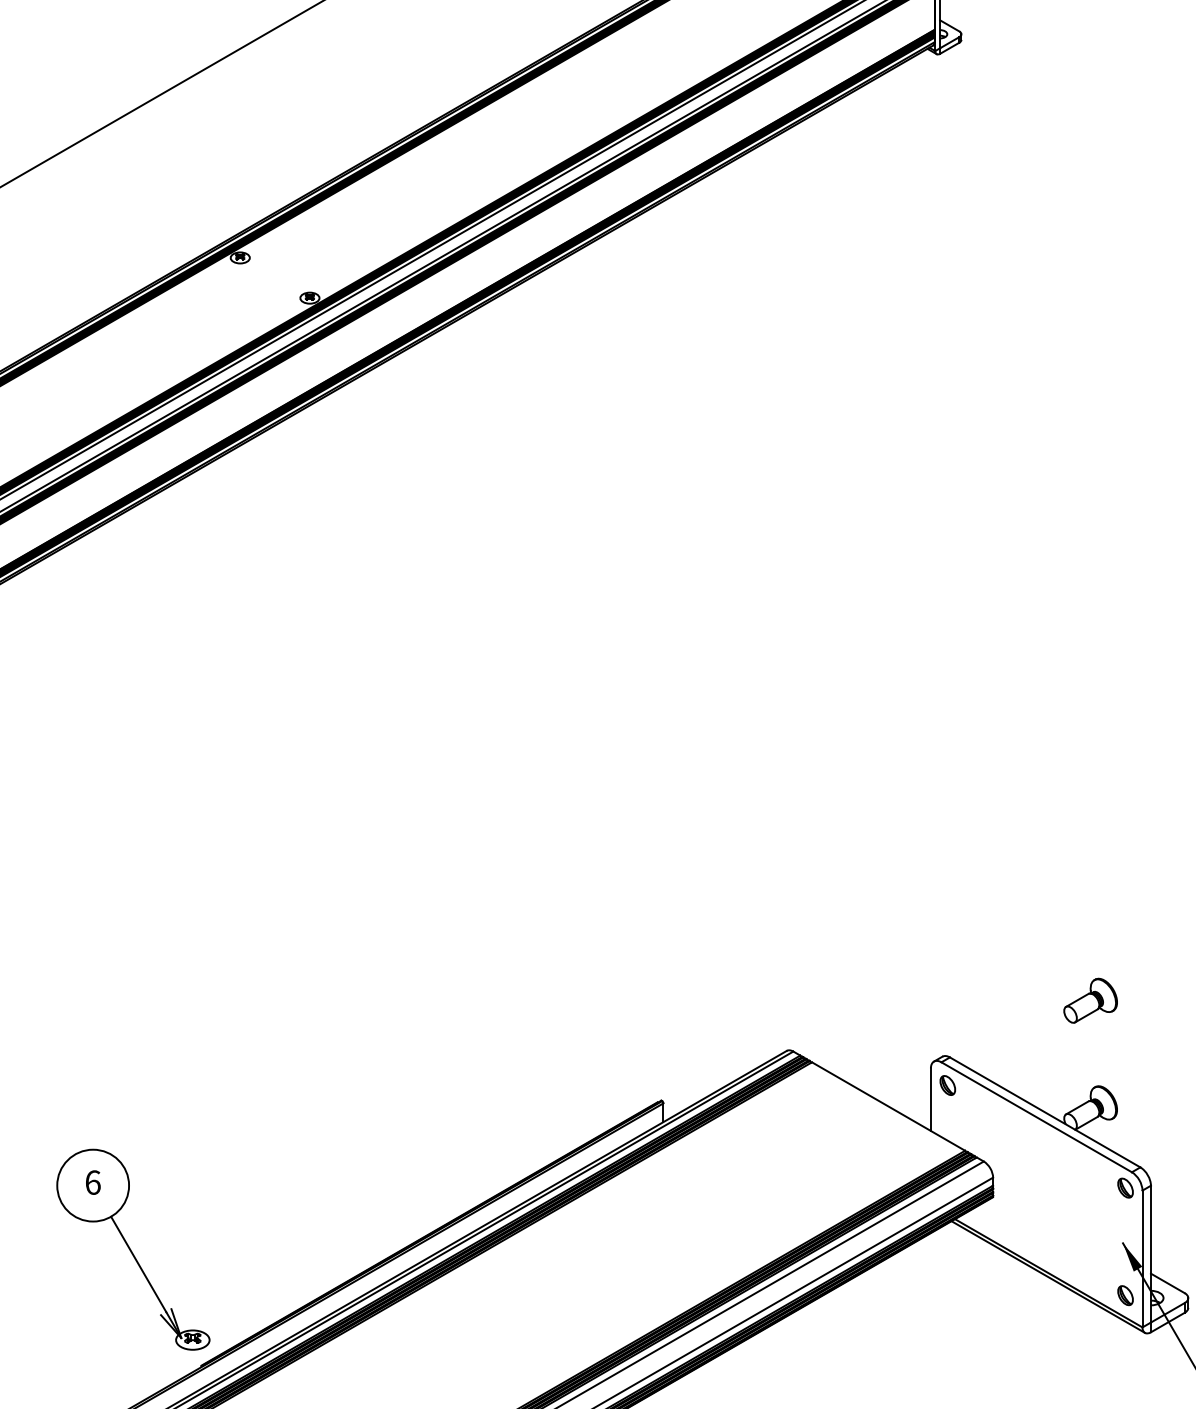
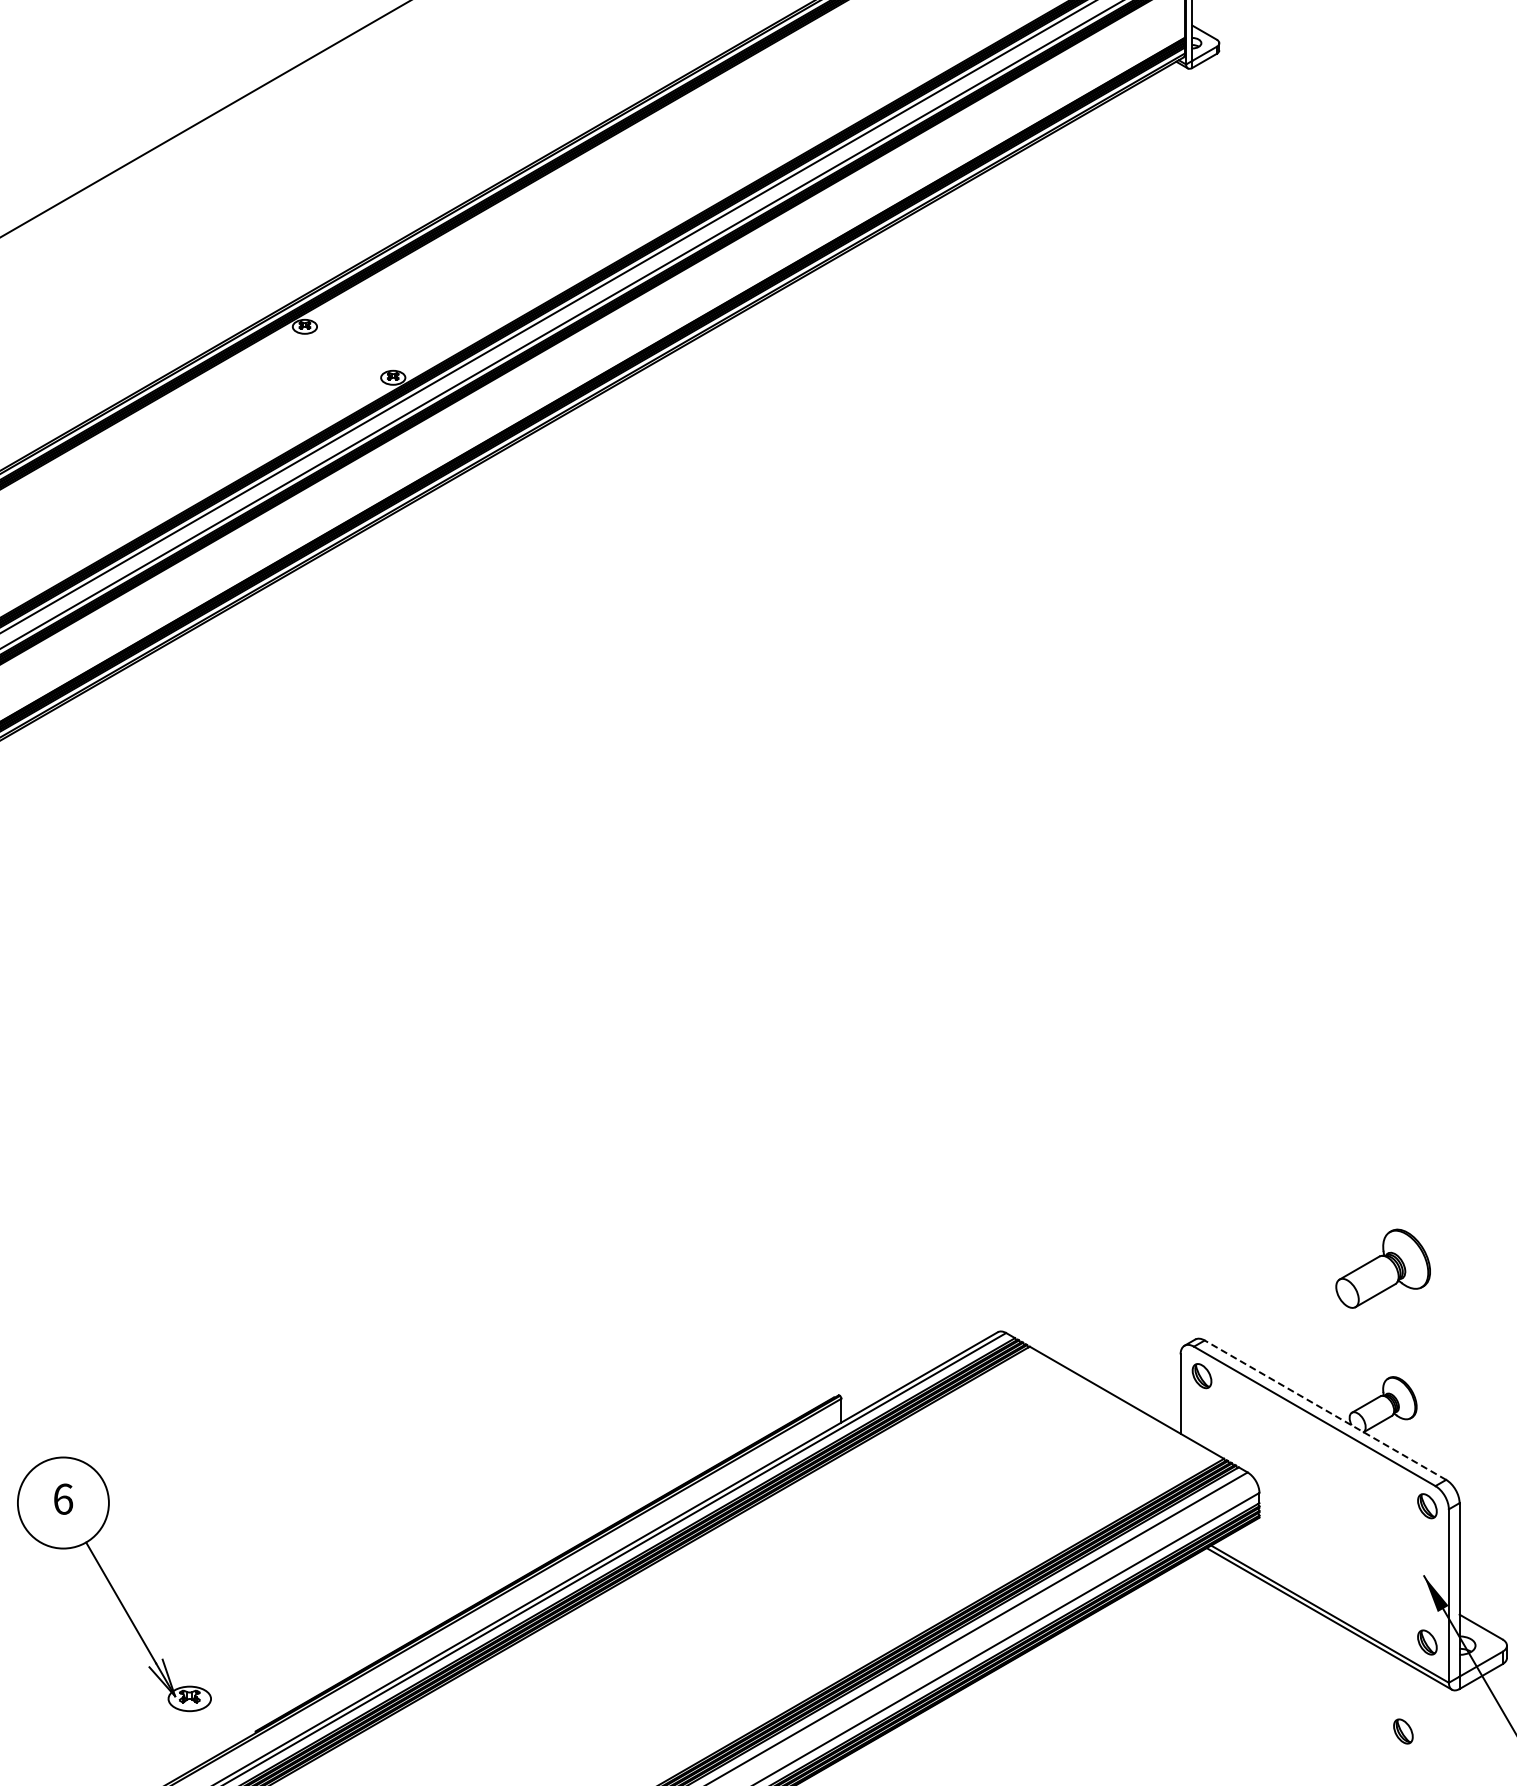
part: (1090, 1000) -> (1382, 1268), size x1.4
line: (1045, 1111) -> (1325, 1409), solid -> dashed
part: (133, 1249) -> (114, 1584), moved
part: (1106, 1365) -> (1403, 1731), added

